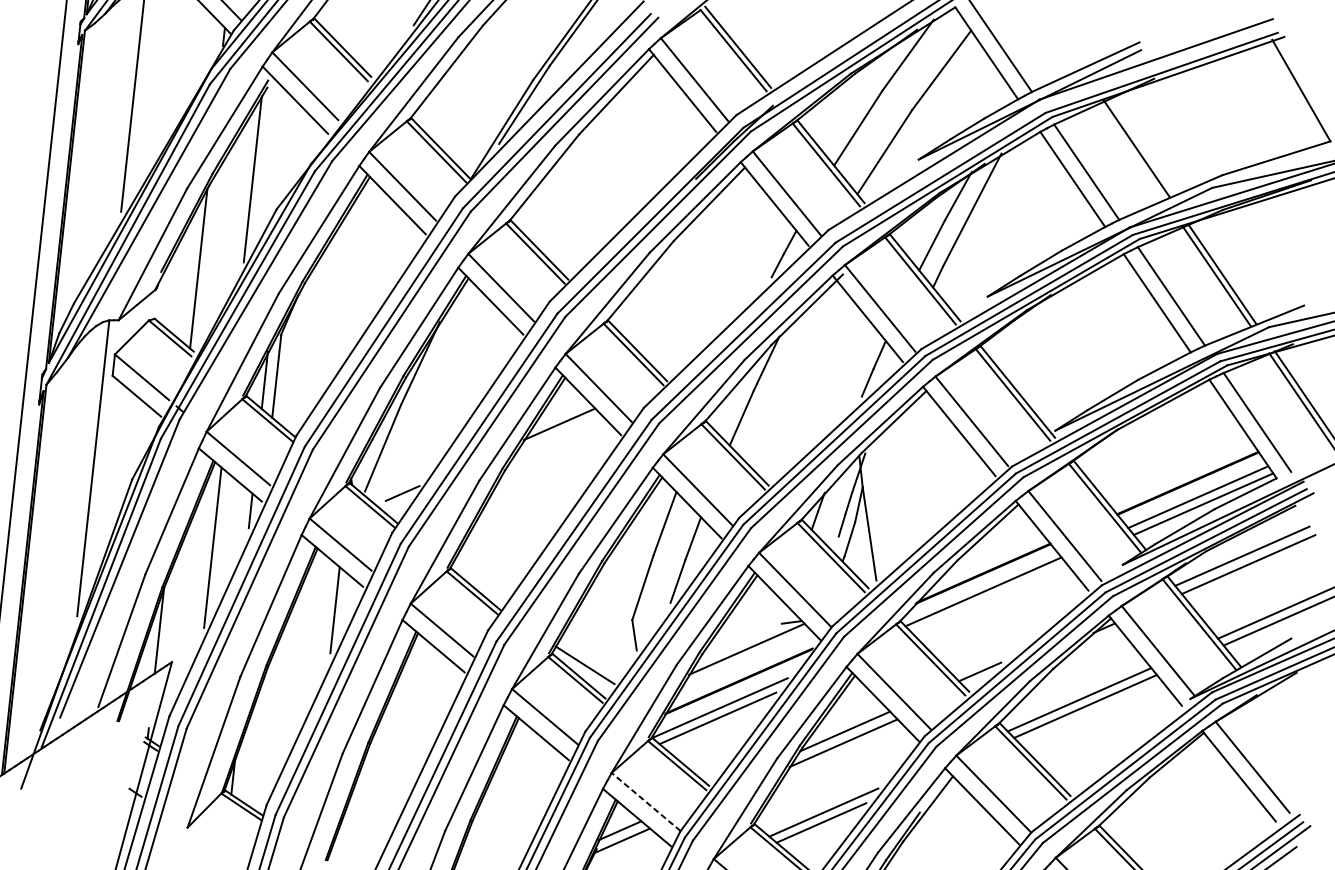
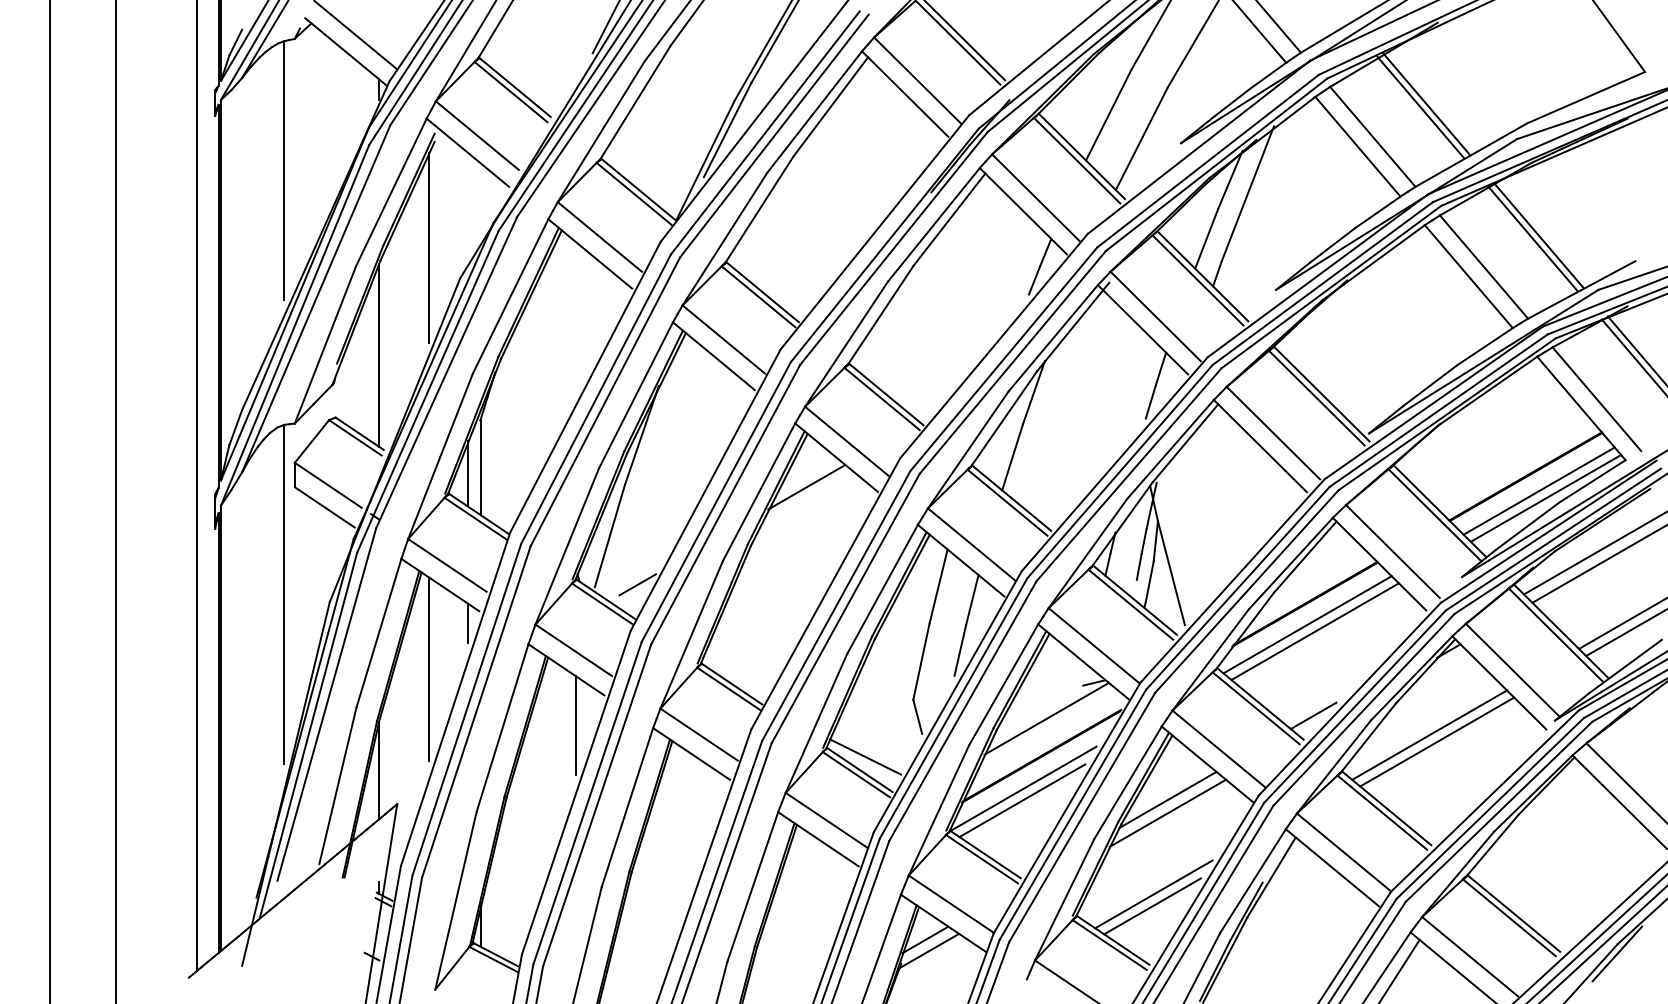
line: (1131, 150) -> (1420, 106), added
line: (988, 598) -> (1314, 631), added
line: (645, 801) -> (950, 903), dashed -> solid

